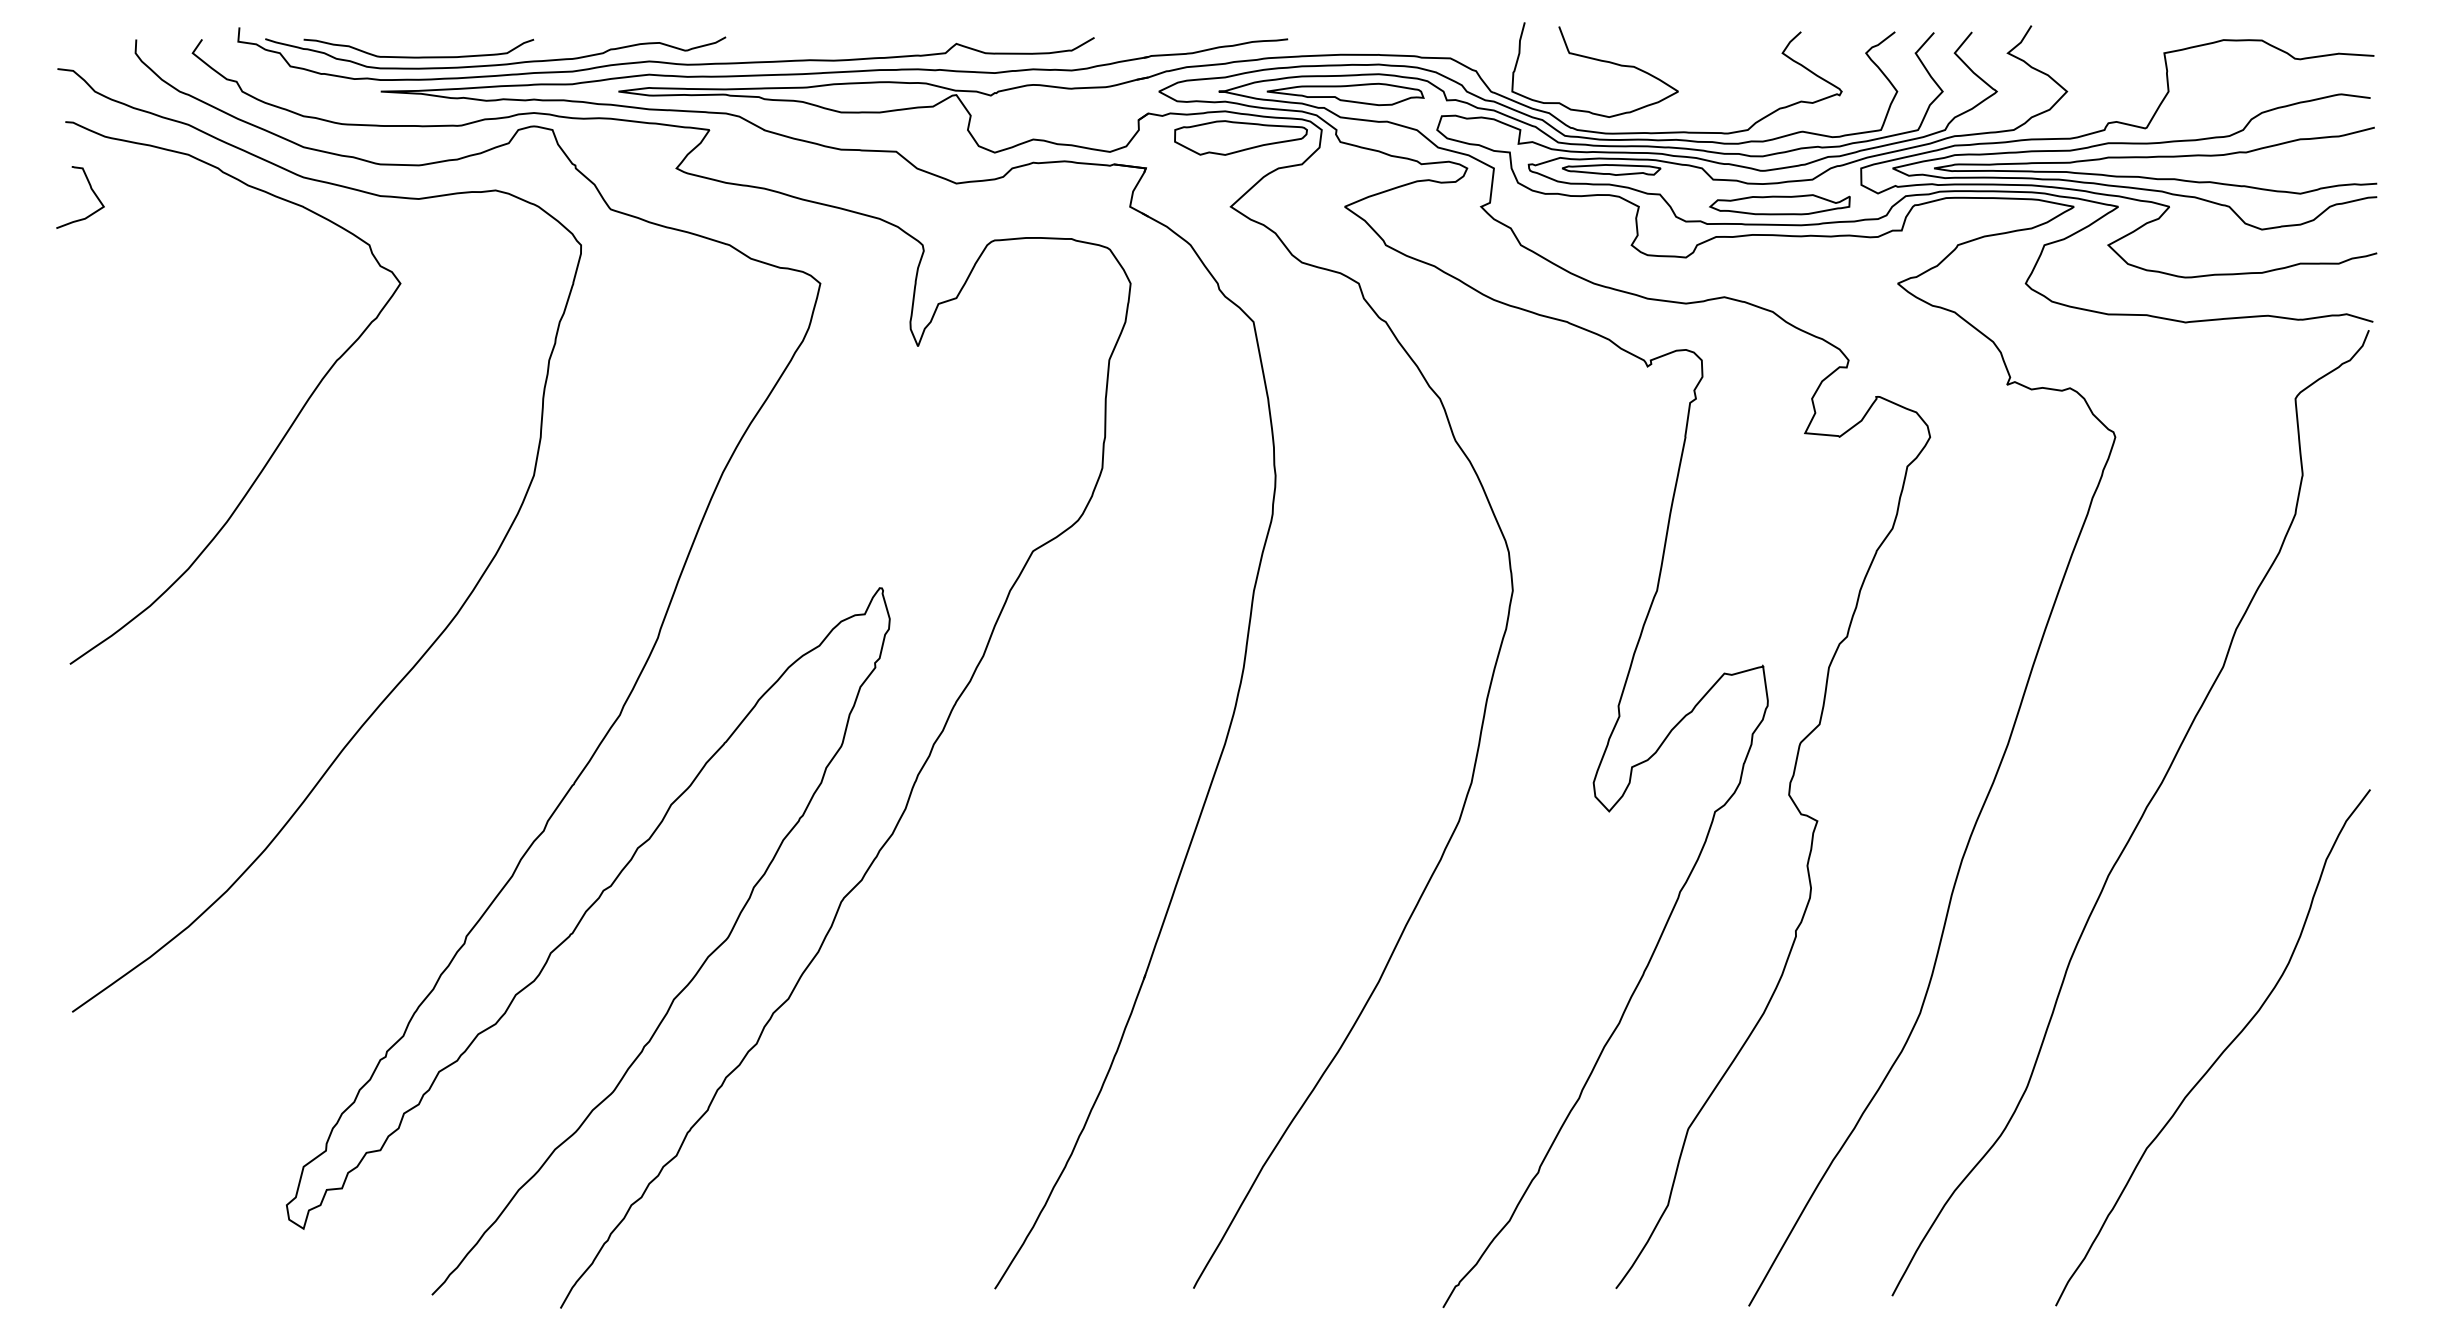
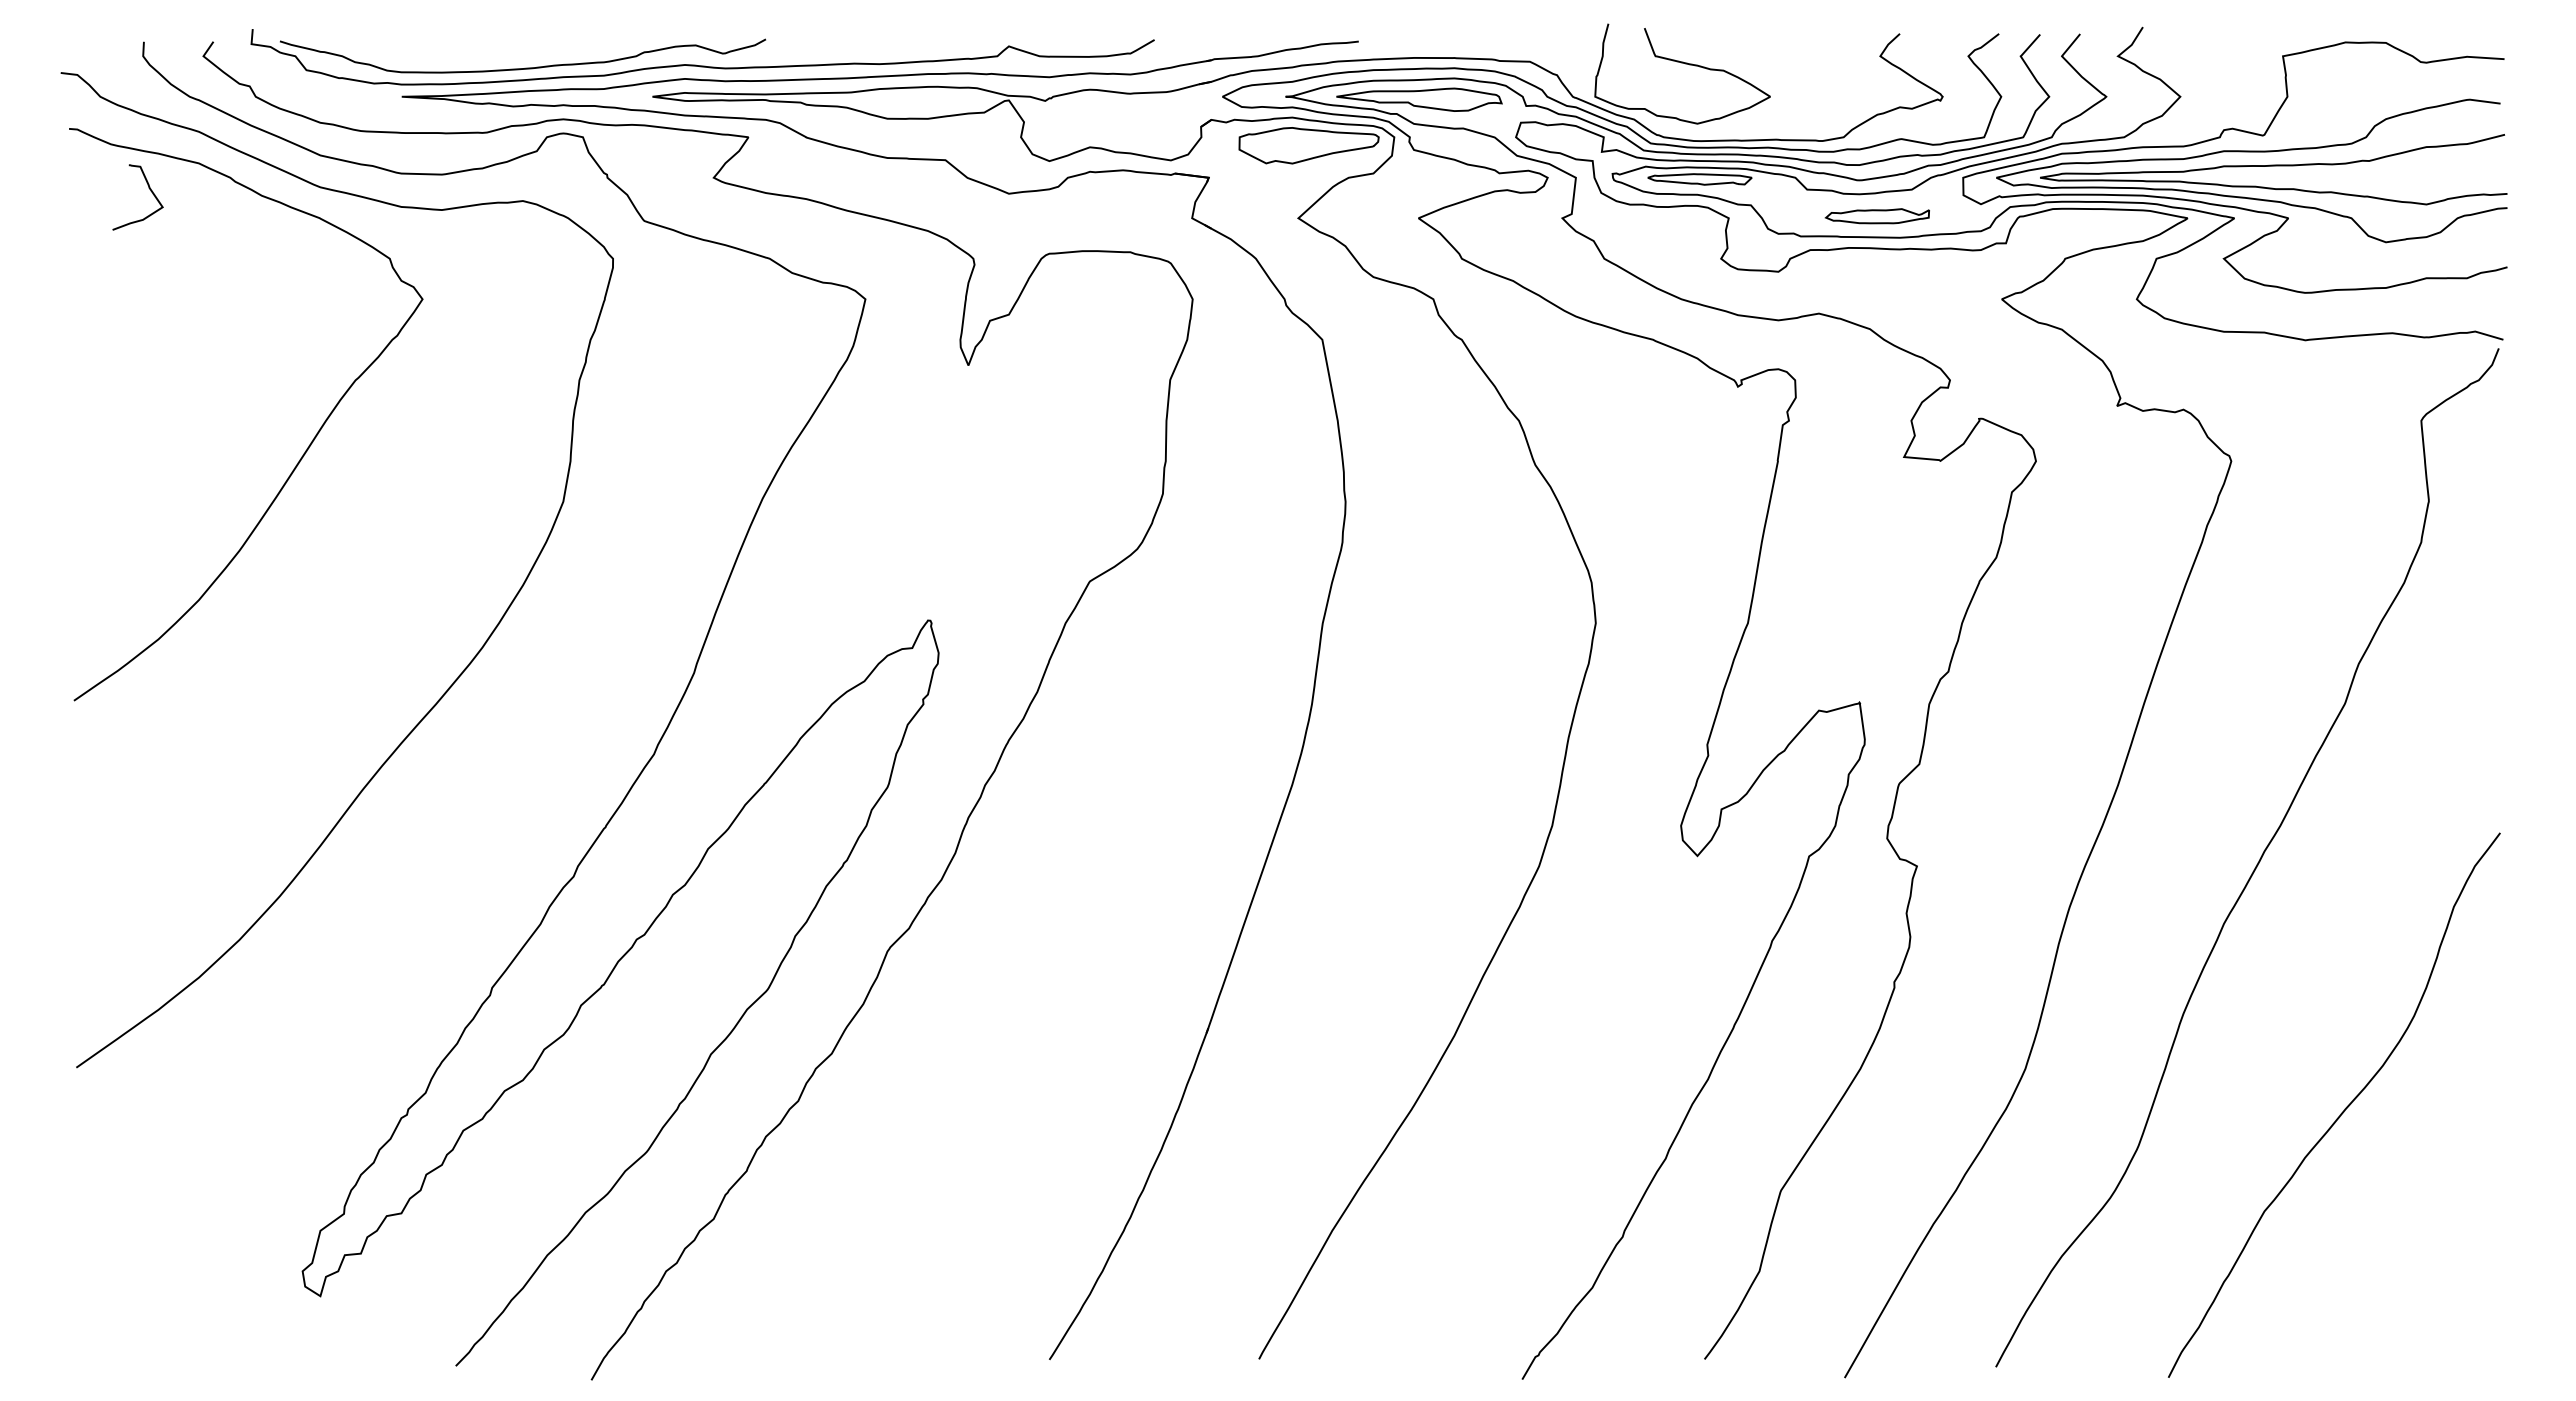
curve: (421, 56) -> (444, 59), removed
curve: (90, 189) -> (148, 188), moved
part: (1779, 205) -> (1877, 216), size x0.7

